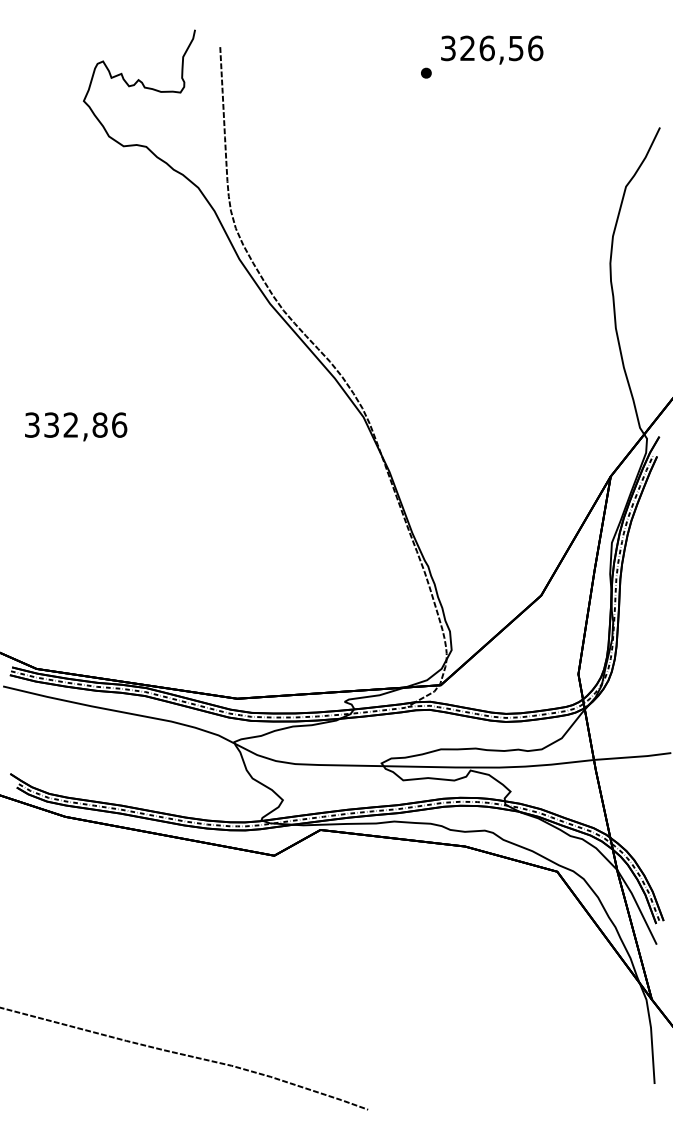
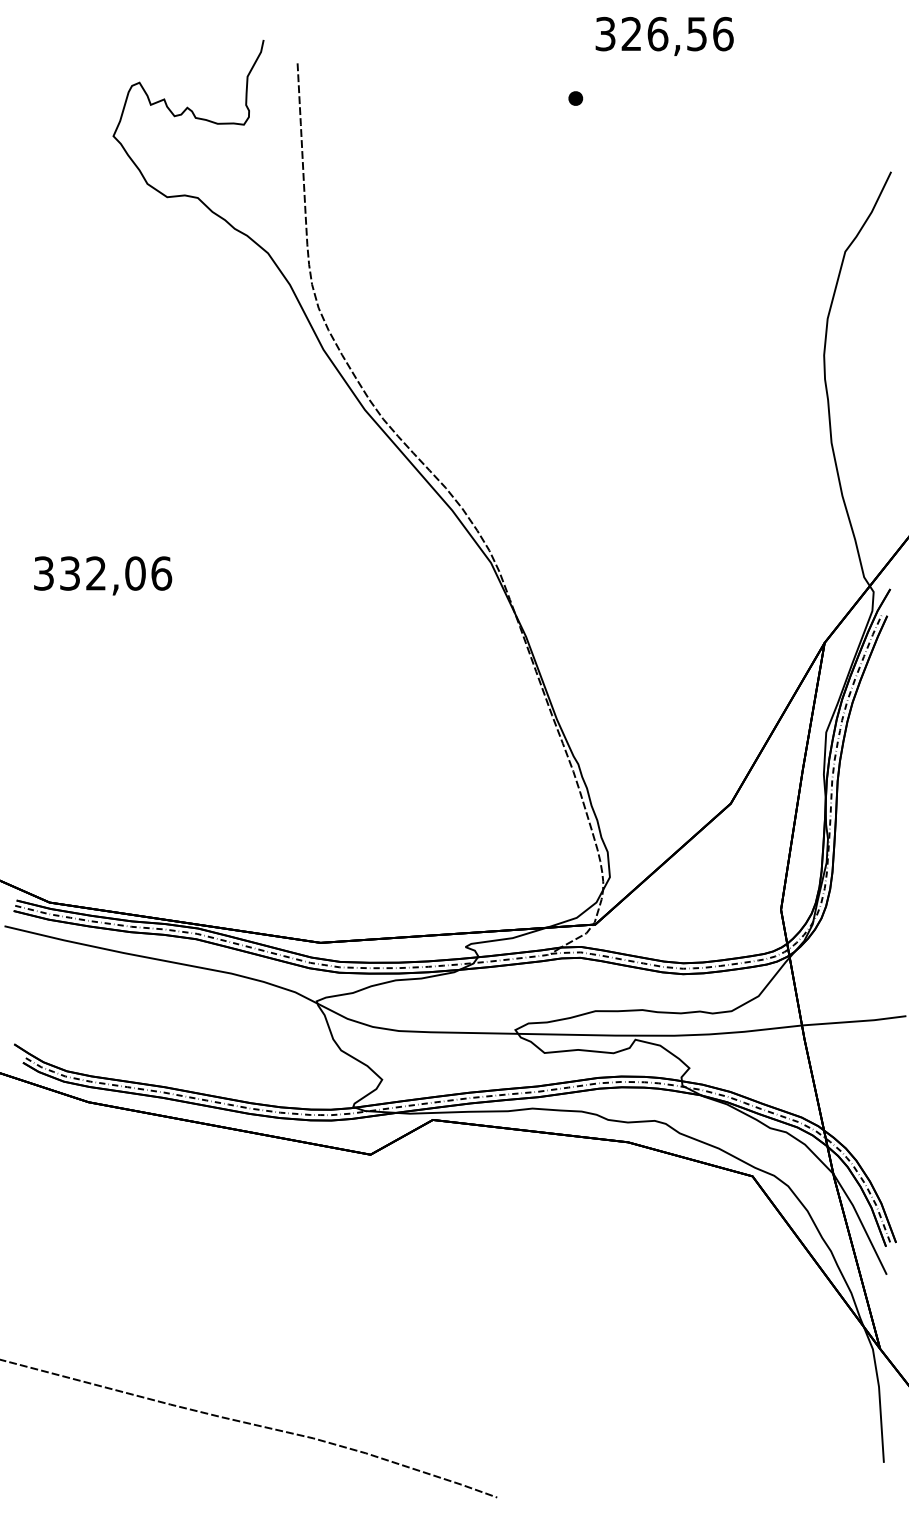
text: (492, 49) -> (664, 35), moved
text: (100, 425) -> (135, 573), 332,86 -> 332,06

